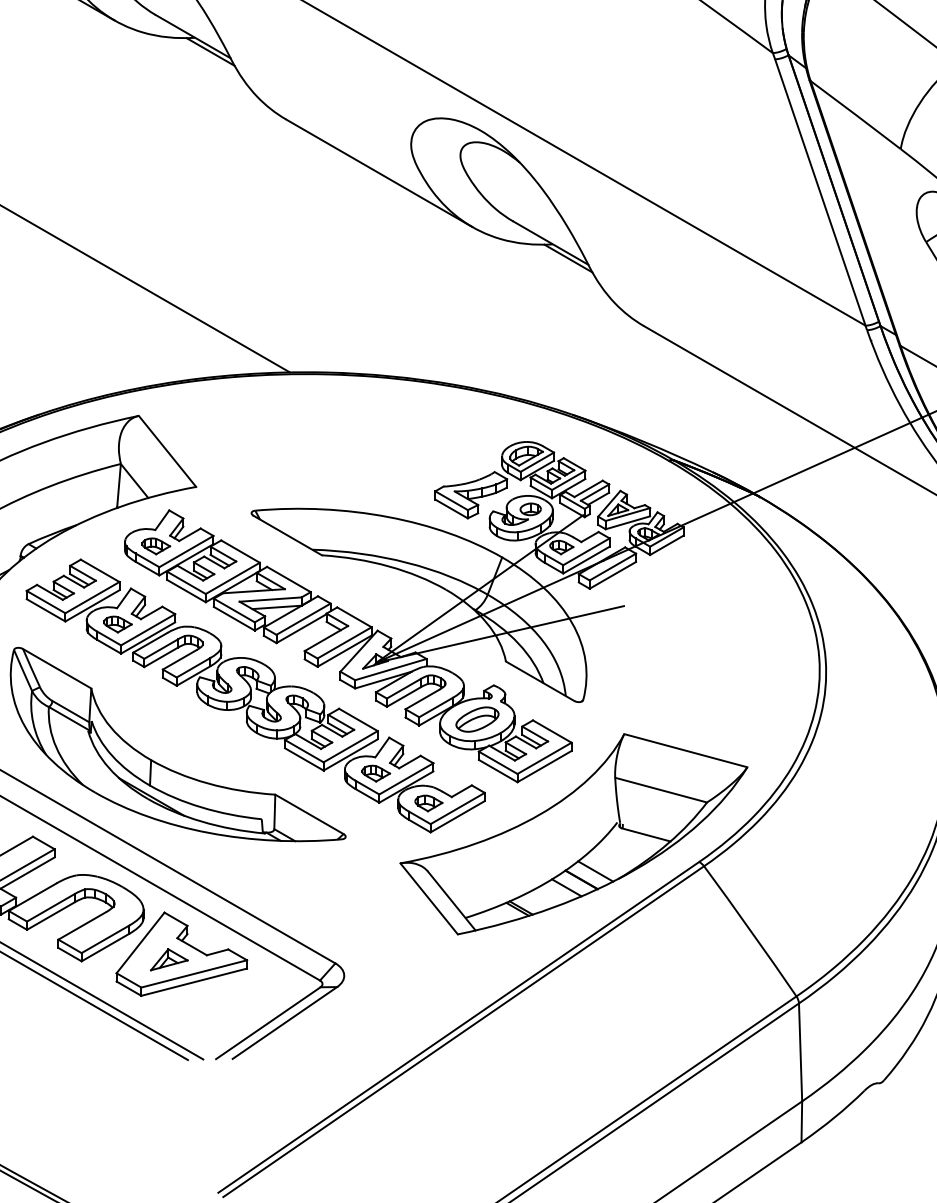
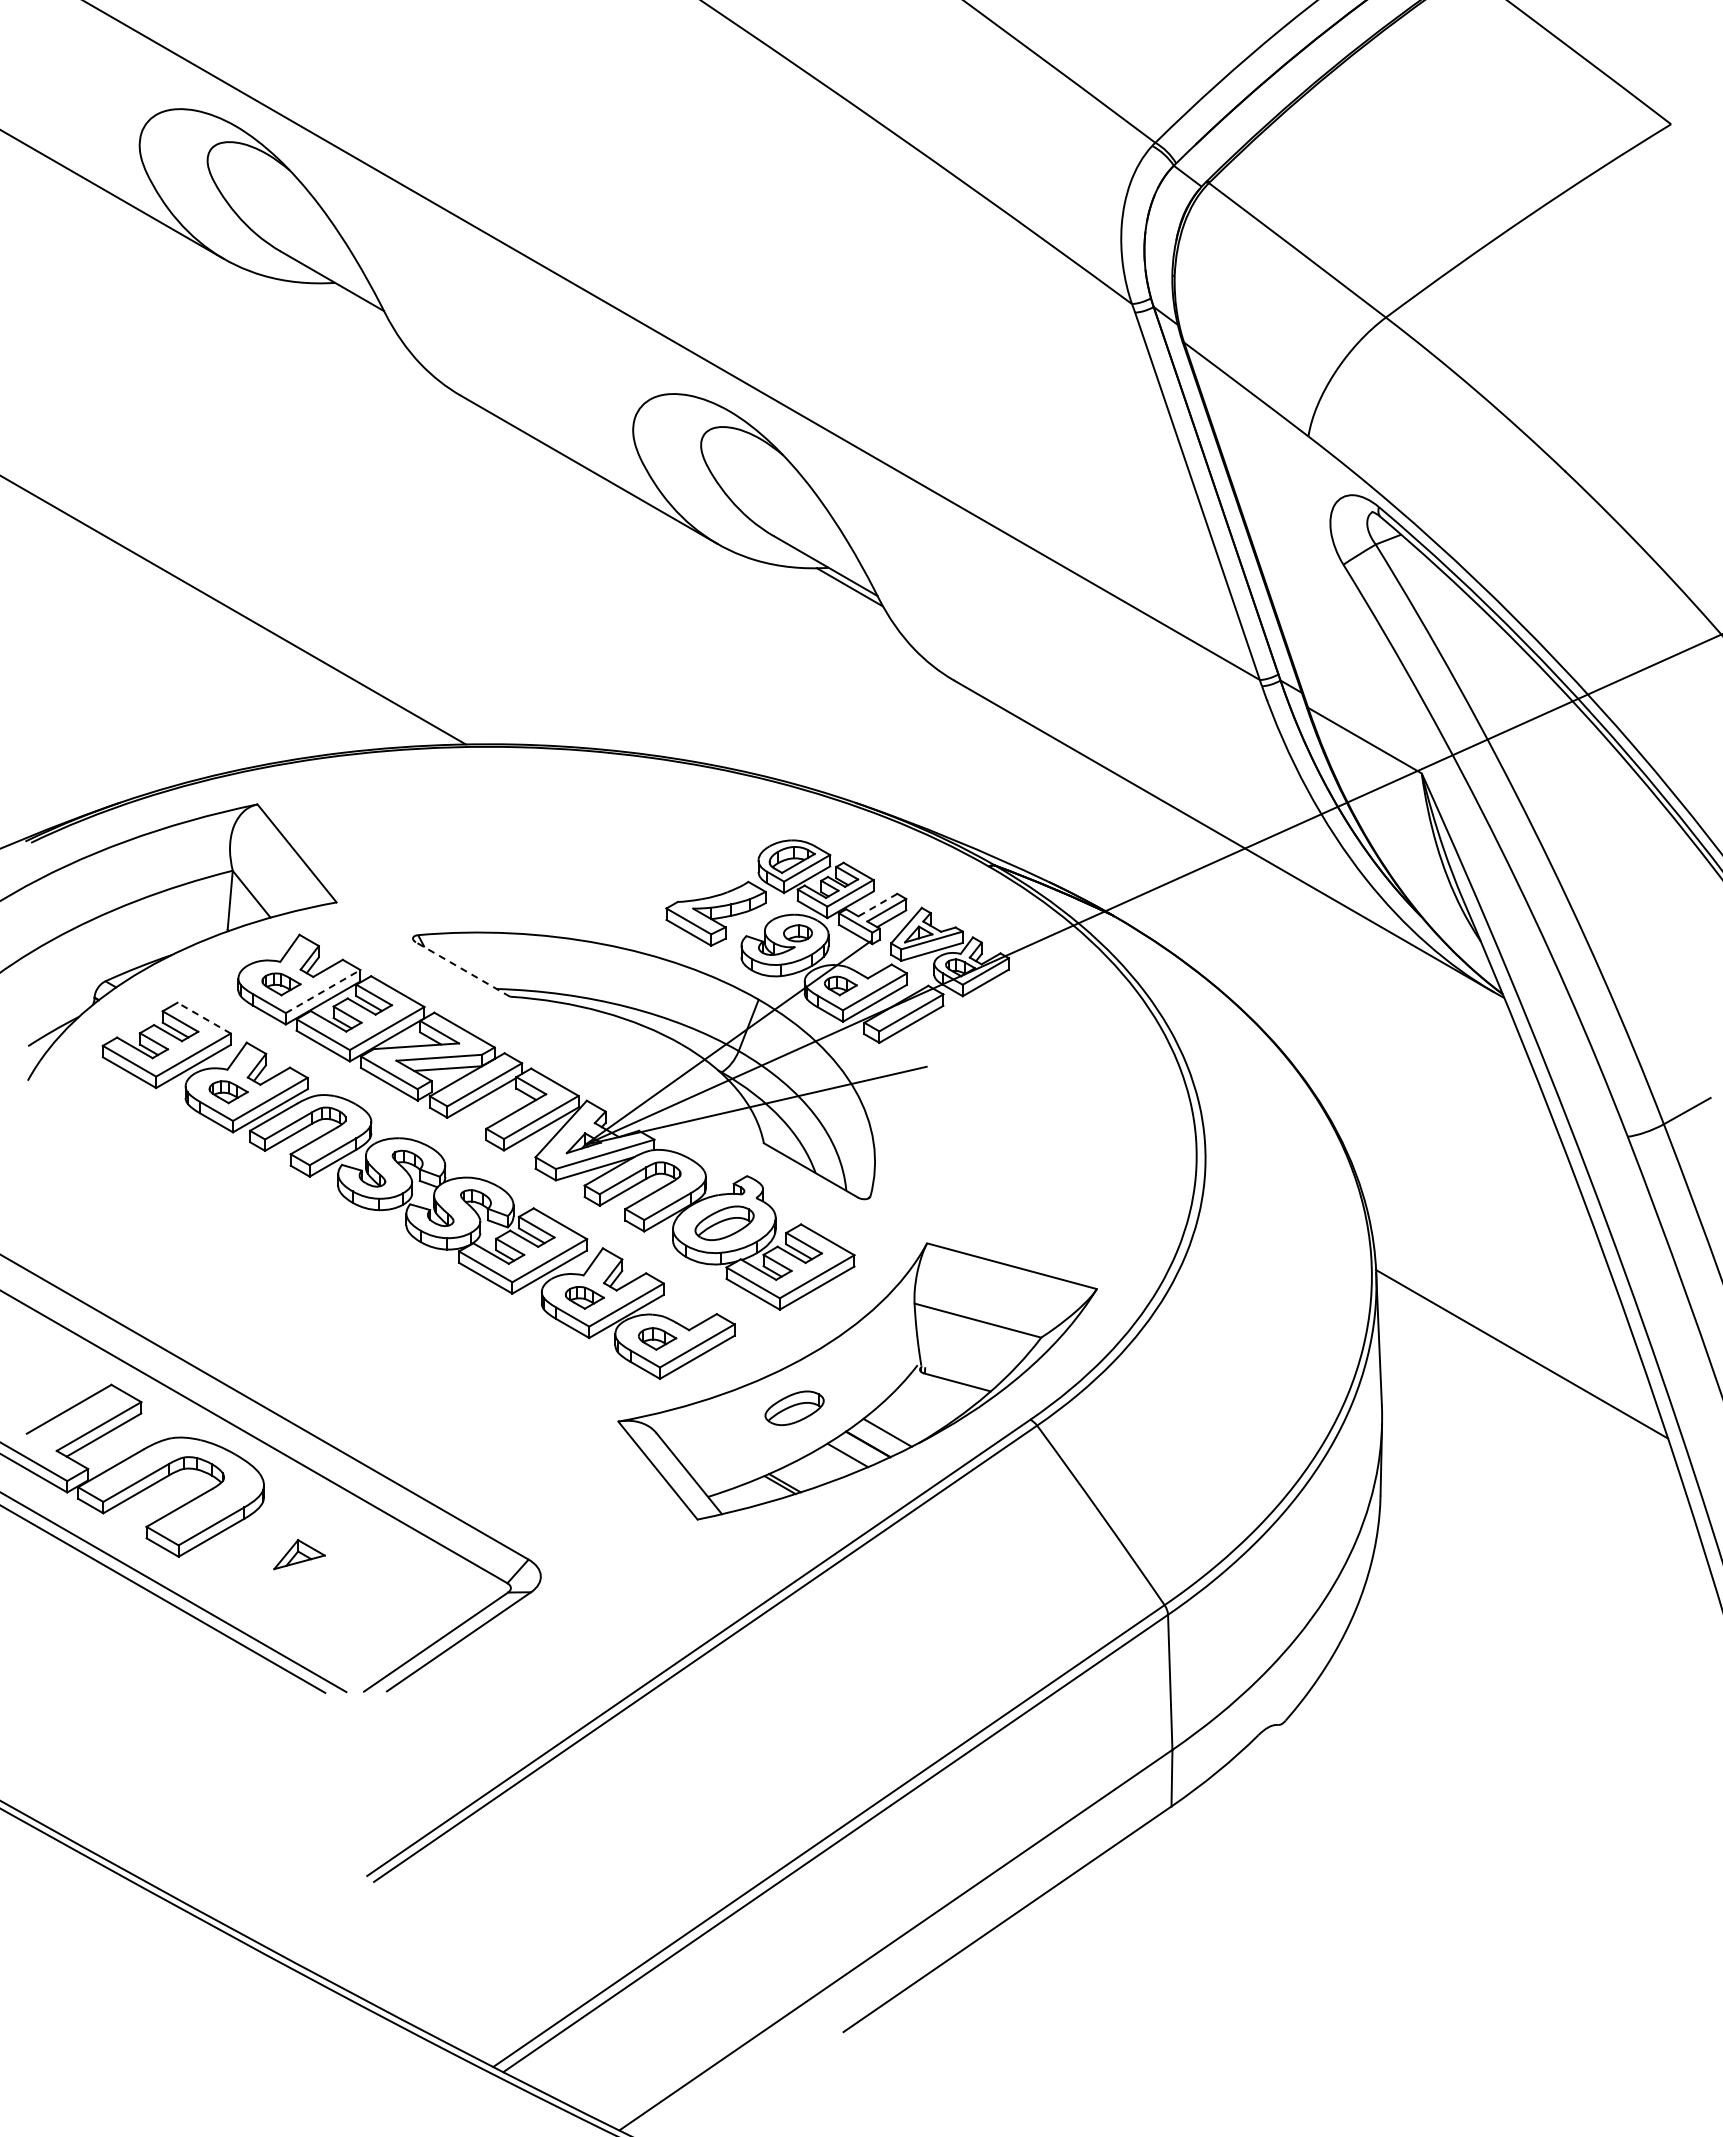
line: (210, 52) -> (356, 302), removed
line: (588, 489) -> (877, 905), solid -> dashed
line: (287, 535) -> (462, 969), solid -> dashed
line: (186, 551) -> (323, 991), solid -> dashed
line: (100, 571) -> (204, 1018), solid -> dashed
part: (167, 767) -> (296, 1289), removed
part: (528, 853) -> (794, 1407), added
part: (181, 953) -> (316, 1546), removed

